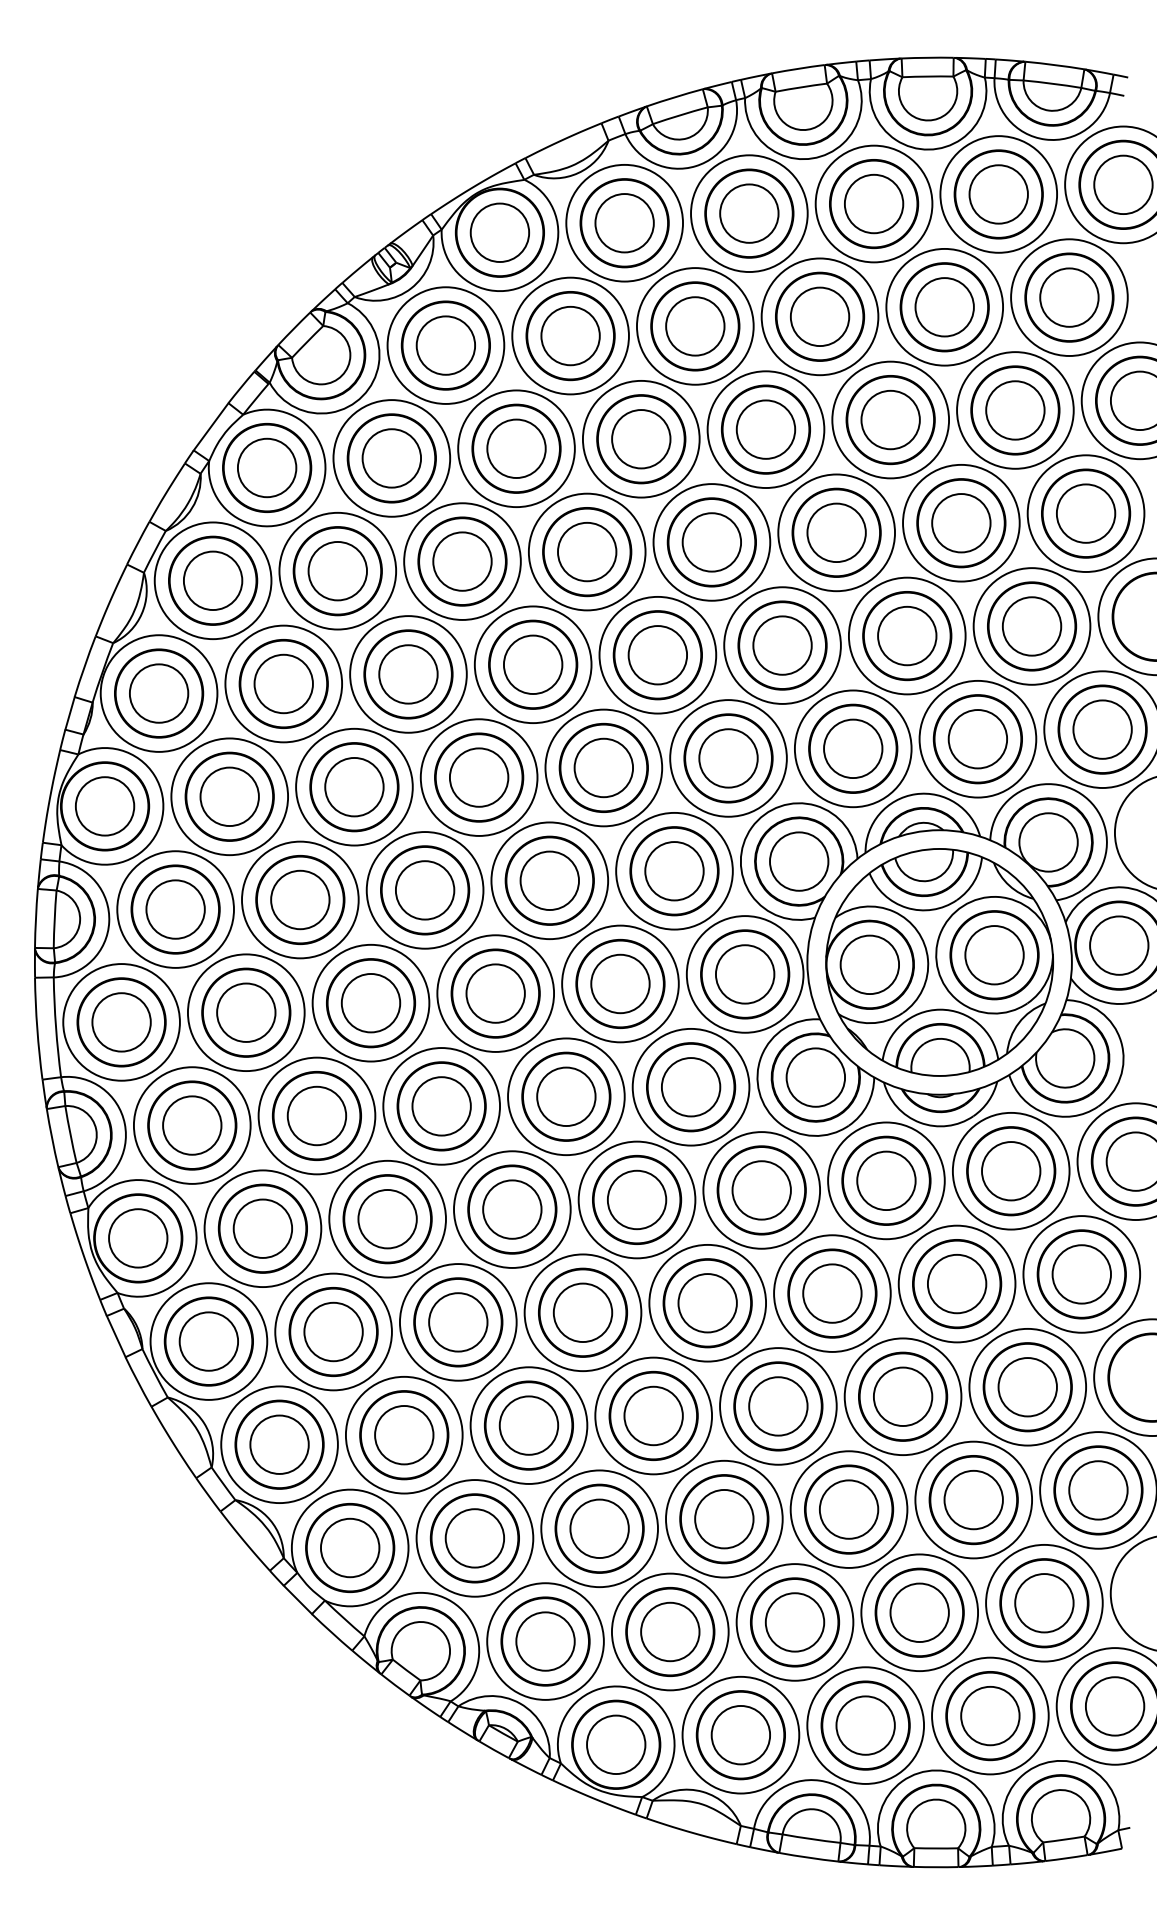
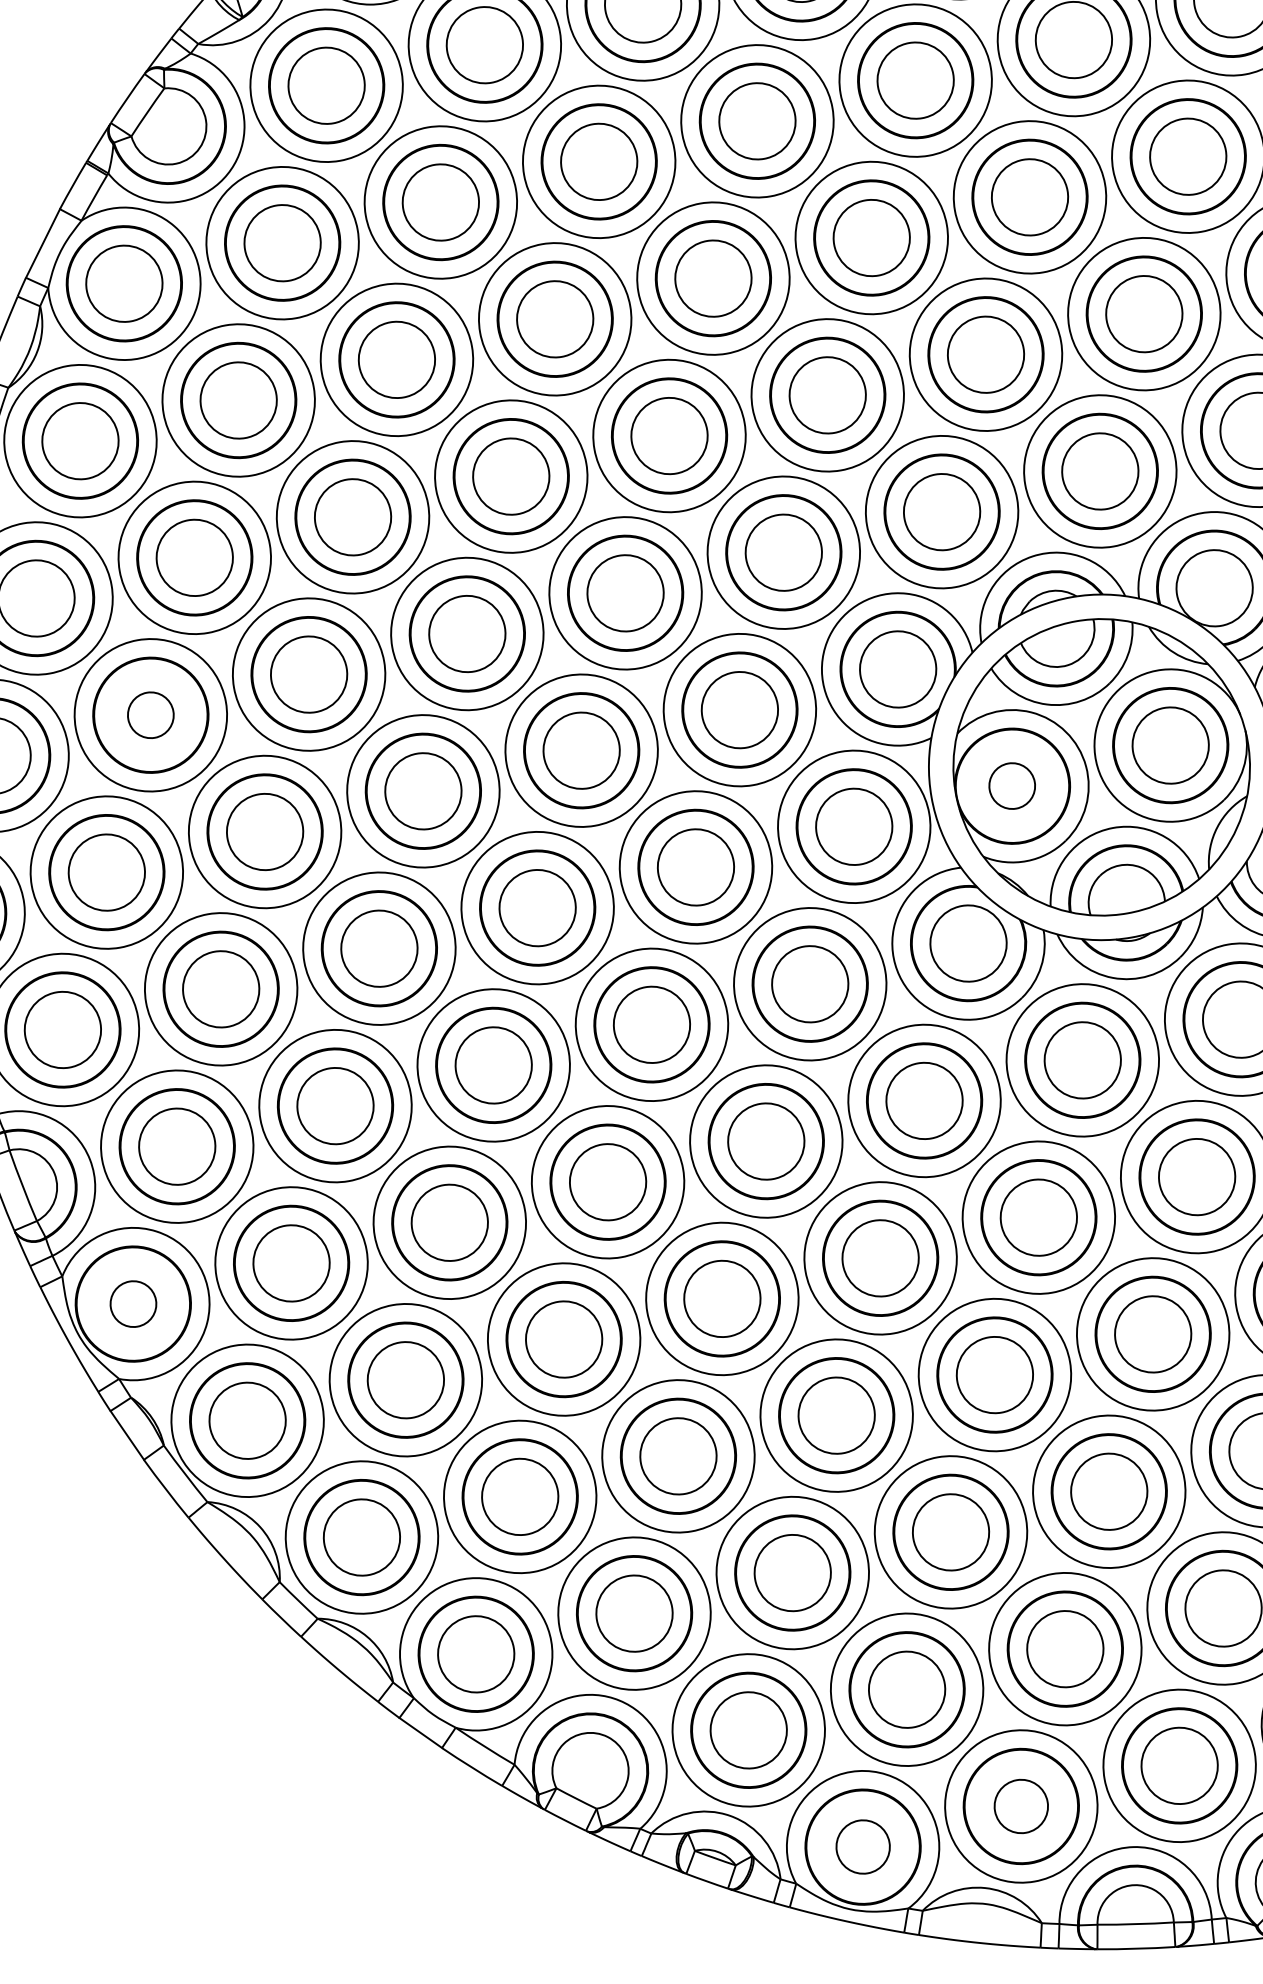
circle: (229, 796) -> (150, 714), size x0.6
circle: (869, 964) -> (1011, 785), size x0.6
circle: (138, 1238) -> (133, 1304), size x0.6
circle: (740, 1734) -> (1020, 1805), size x0.7
circle: (616, 1744) -> (863, 1846), size x0.7

